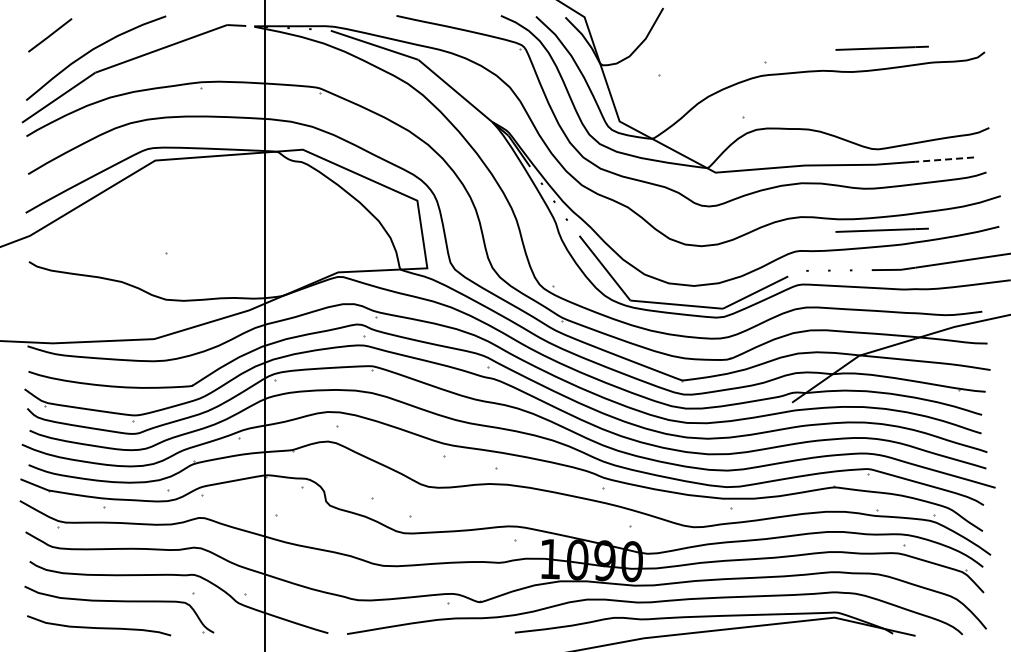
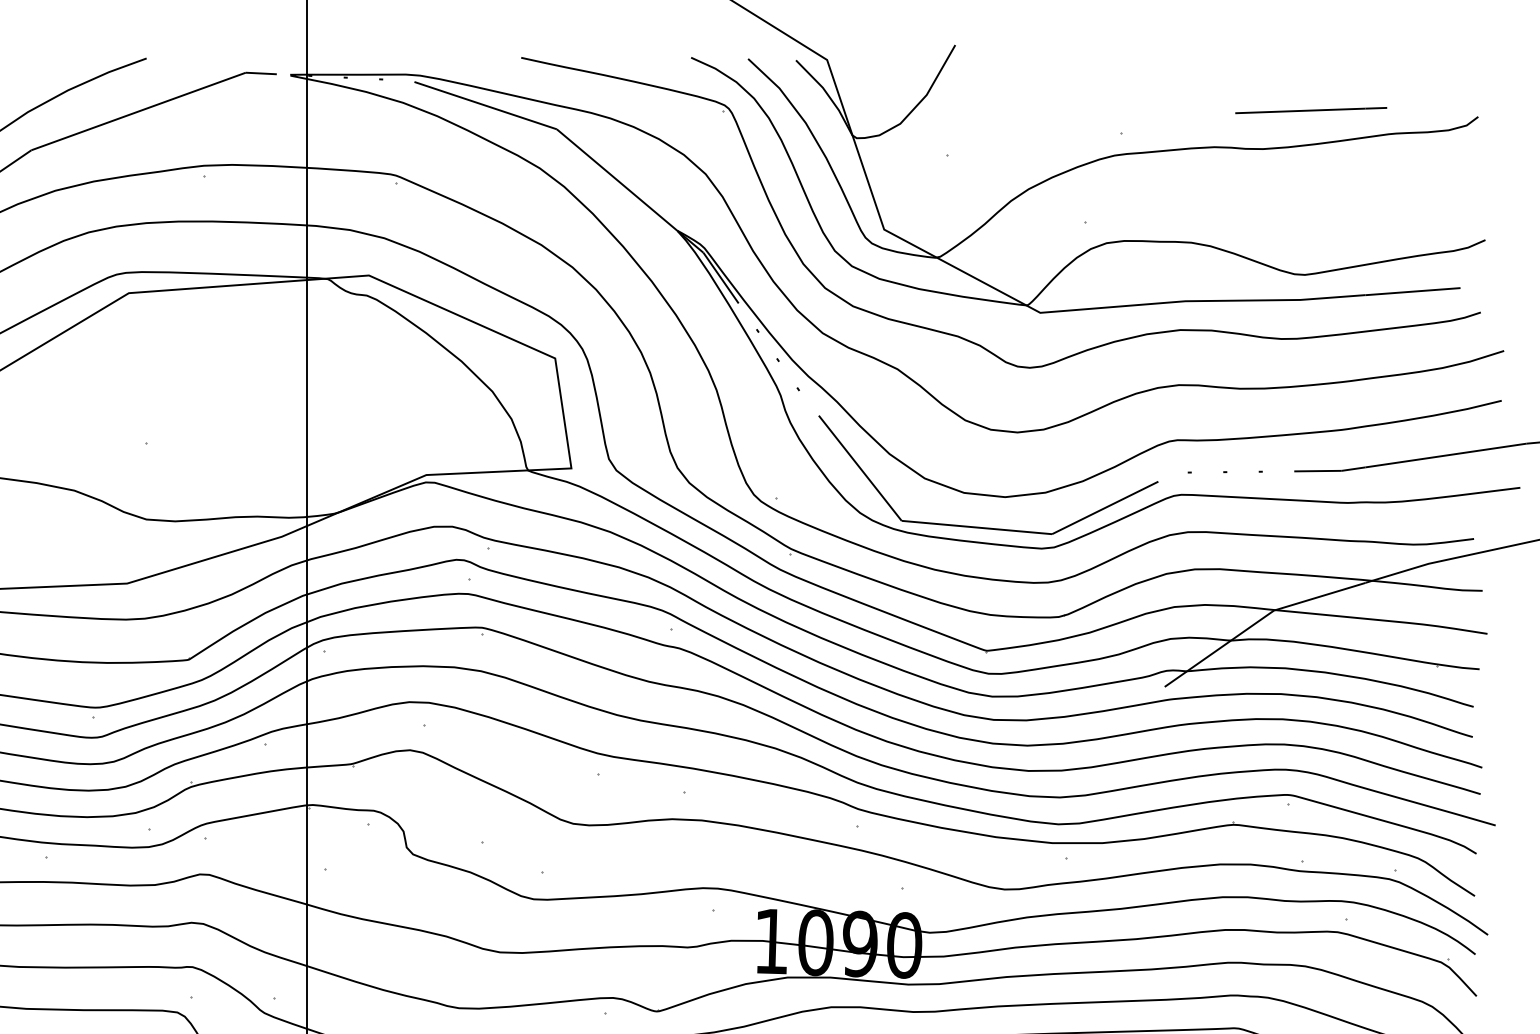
line: (944, 159) -> (1412, 291), dashed -> solid
line: (881, 229) -> (1310, 405), removed

